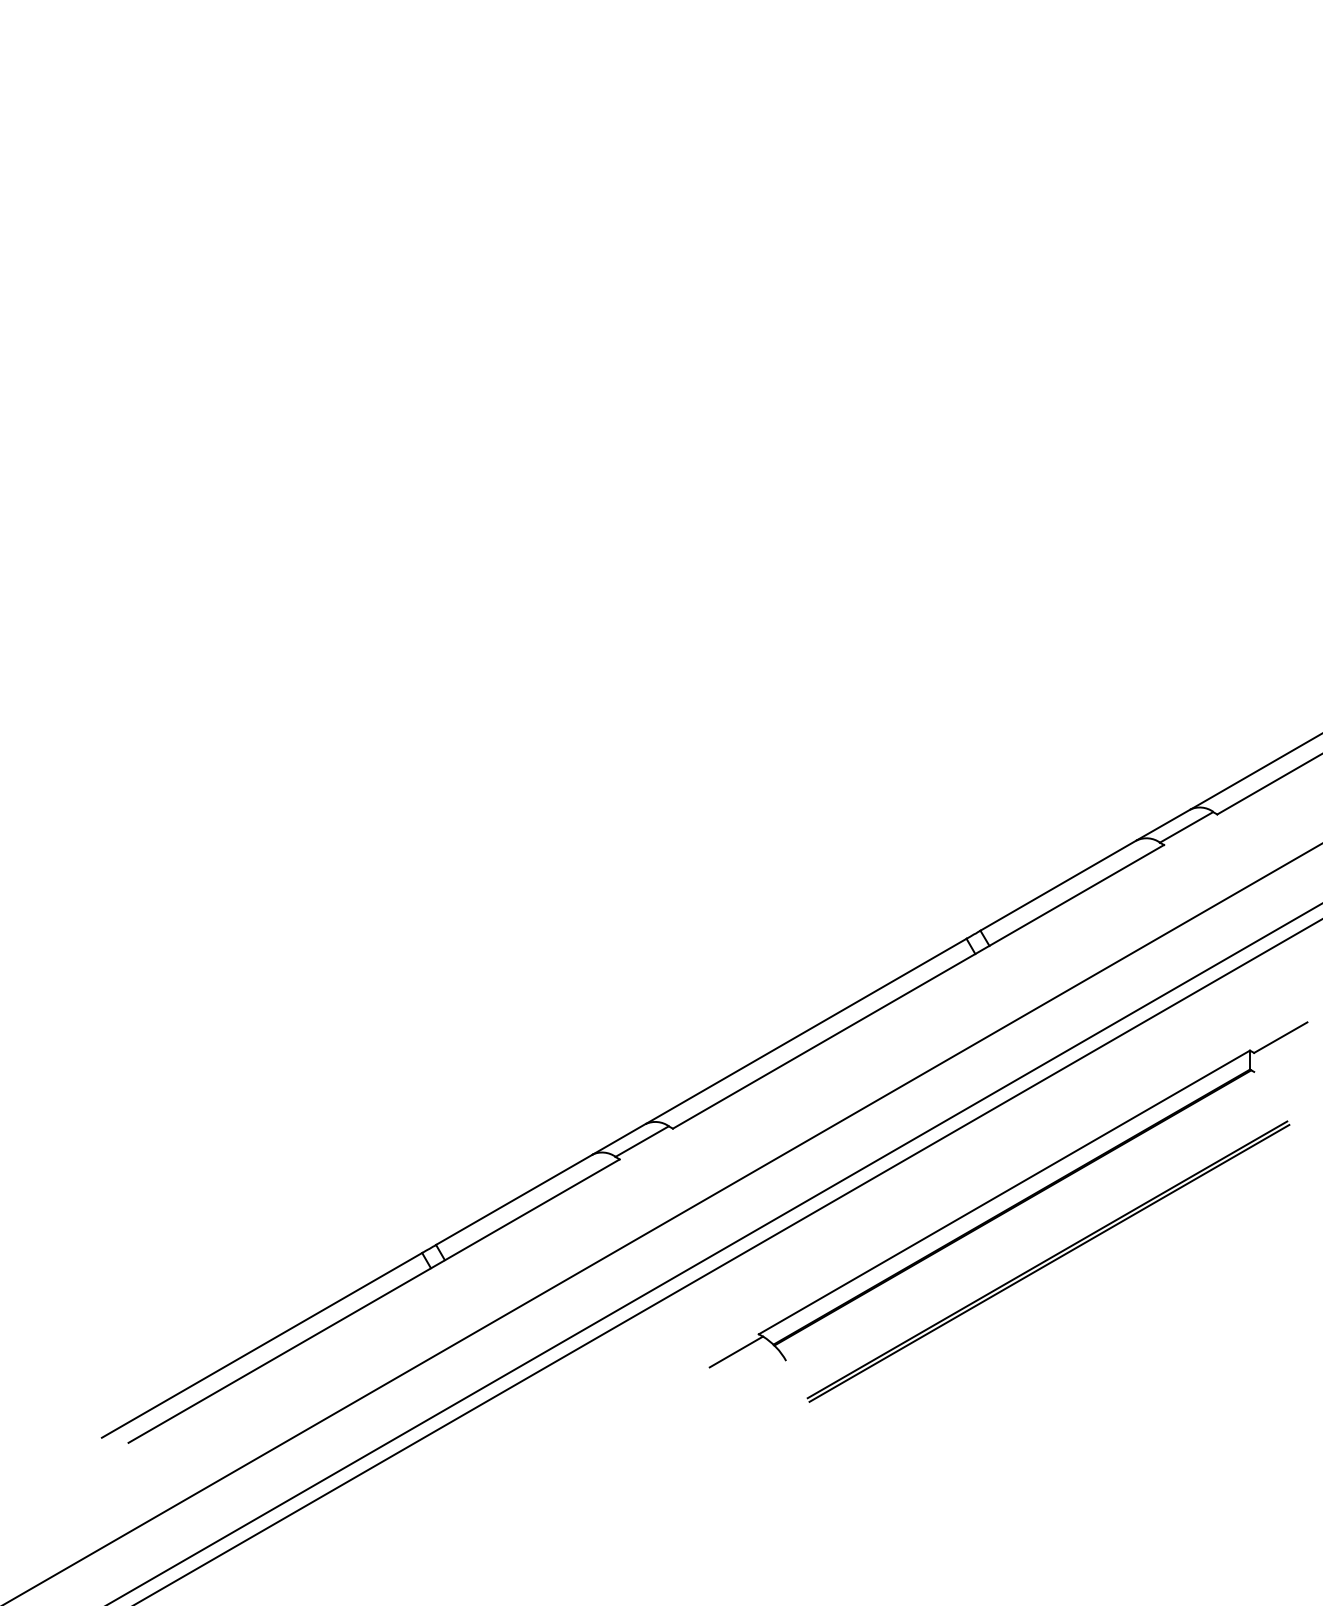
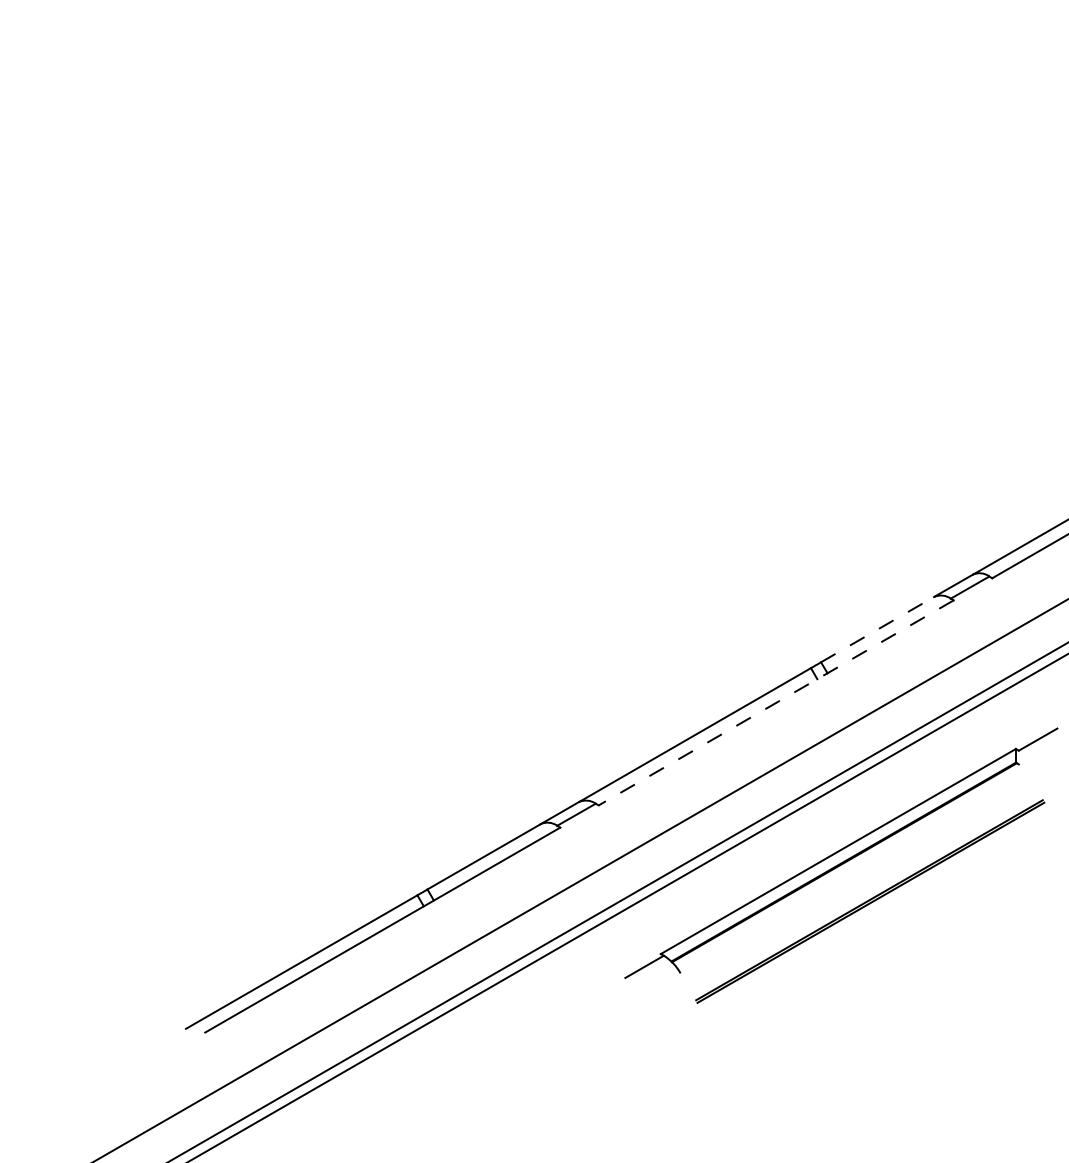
line: (1058, 885) -> (877, 629), solid -> dashed
line: (918, 986) -> (776, 702), solid -> dashed

